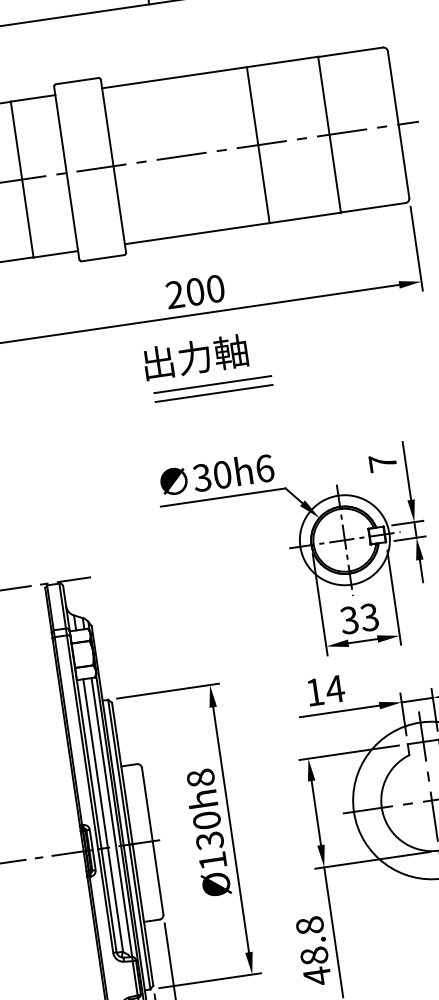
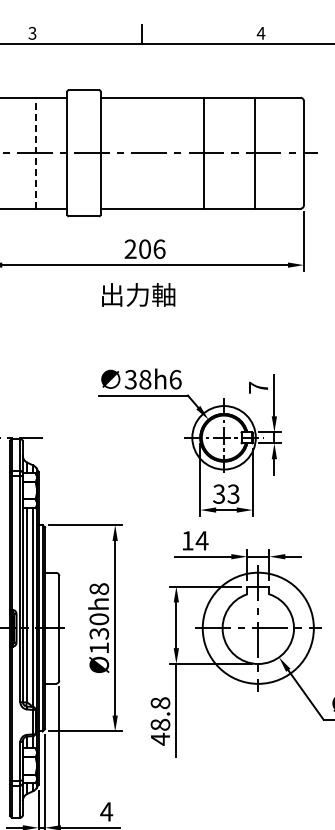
line: (22, 179) -> (35, 153), solid -> dashed
text: (215, 287) -> (159, 248), 200 -> 206
part: (213, 388) -> (147, 318), removed
text: (222, 474) -> (145, 379), 30h6 -> 38h6

